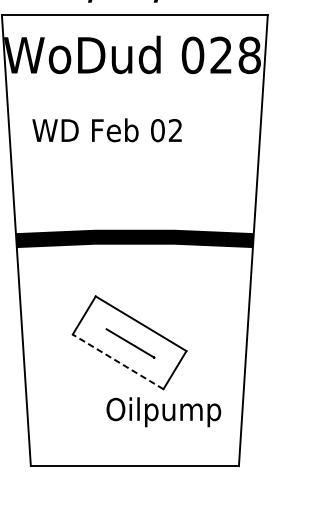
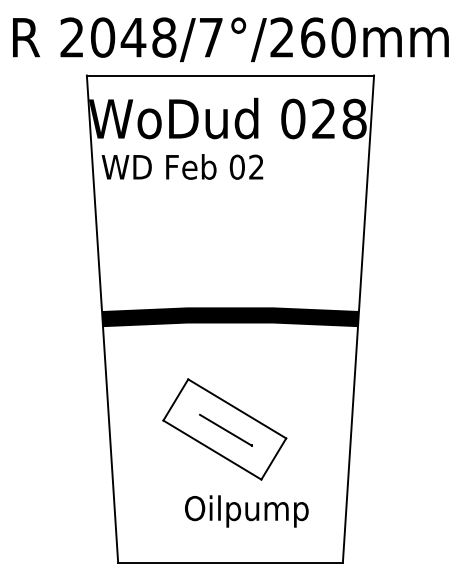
text: (107, 129) -> (182, 166), moved
line: (118, 361) -> (212, 449), dashed -> solid
text: (163, 412) -> (246, 511), moved

